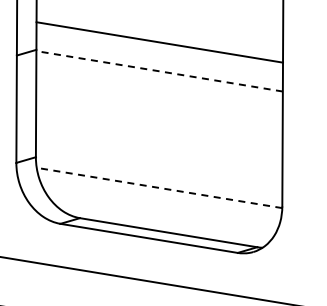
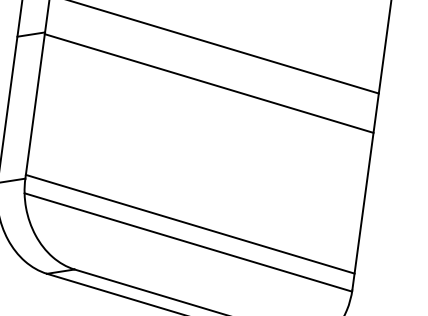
line: (159, 71) -> (208, 83), dashed -> solid
line: (158, 174) -> (189, 223), added
line: (159, 187) -> (188, 241), dashed -> solid

